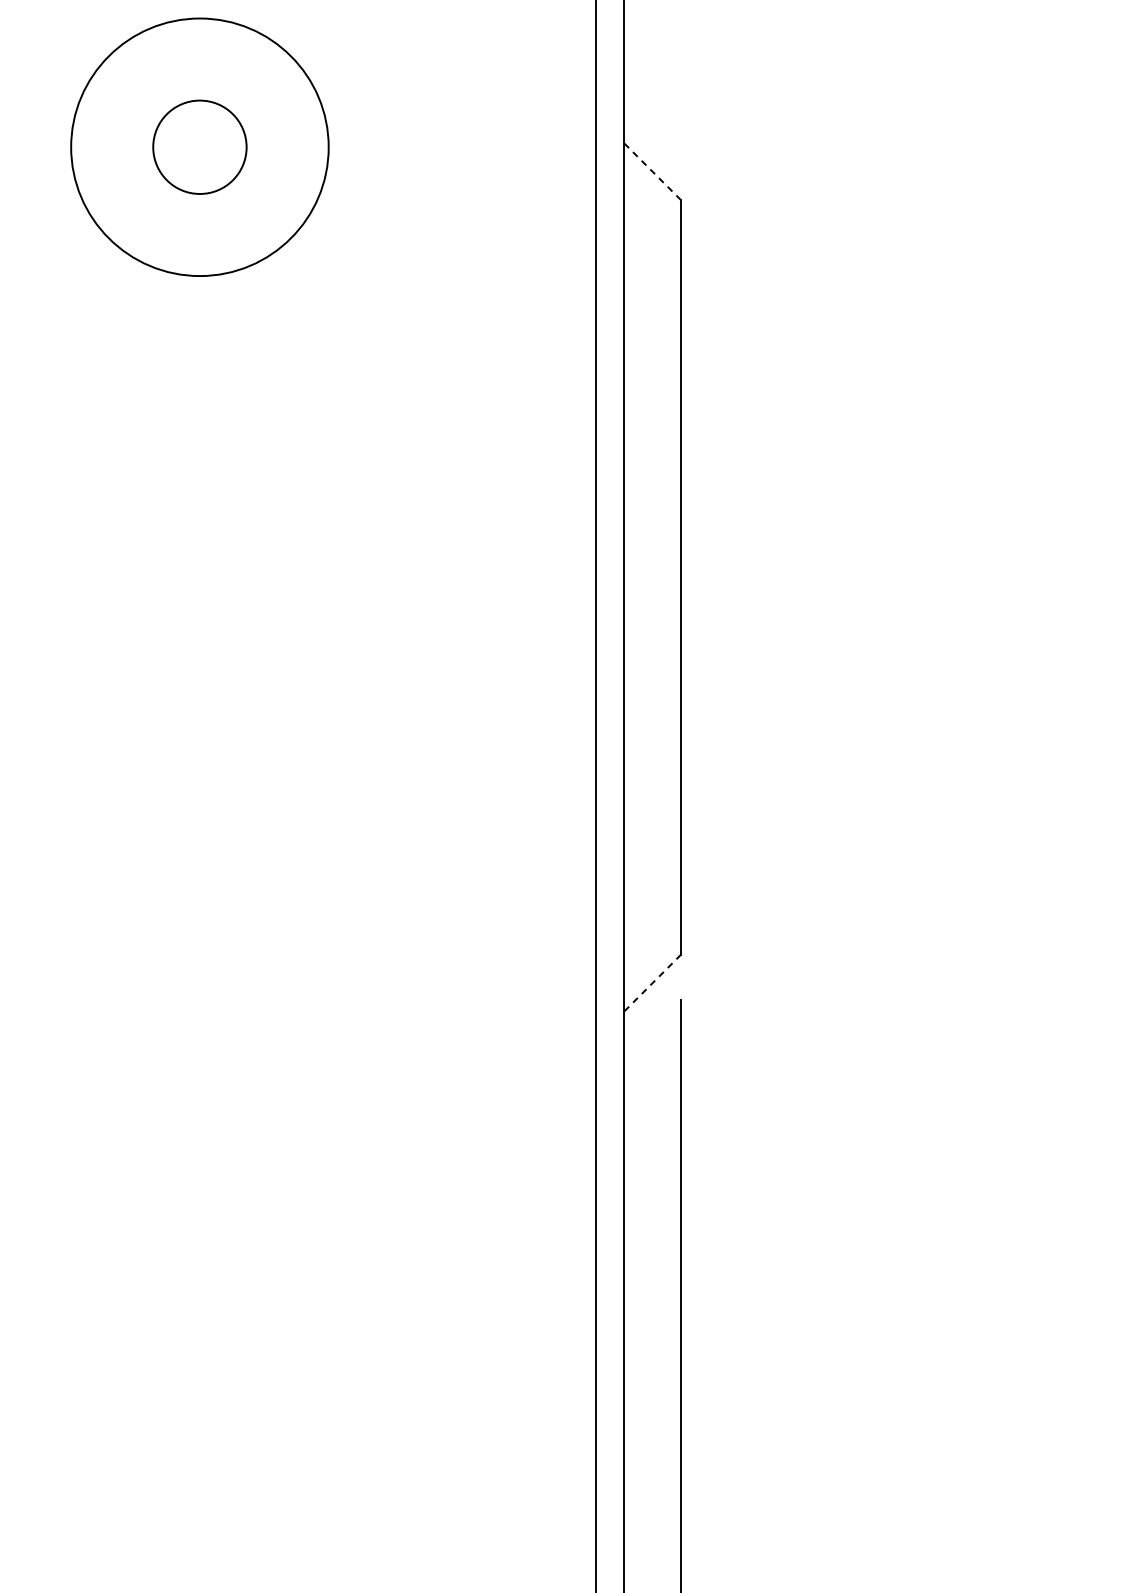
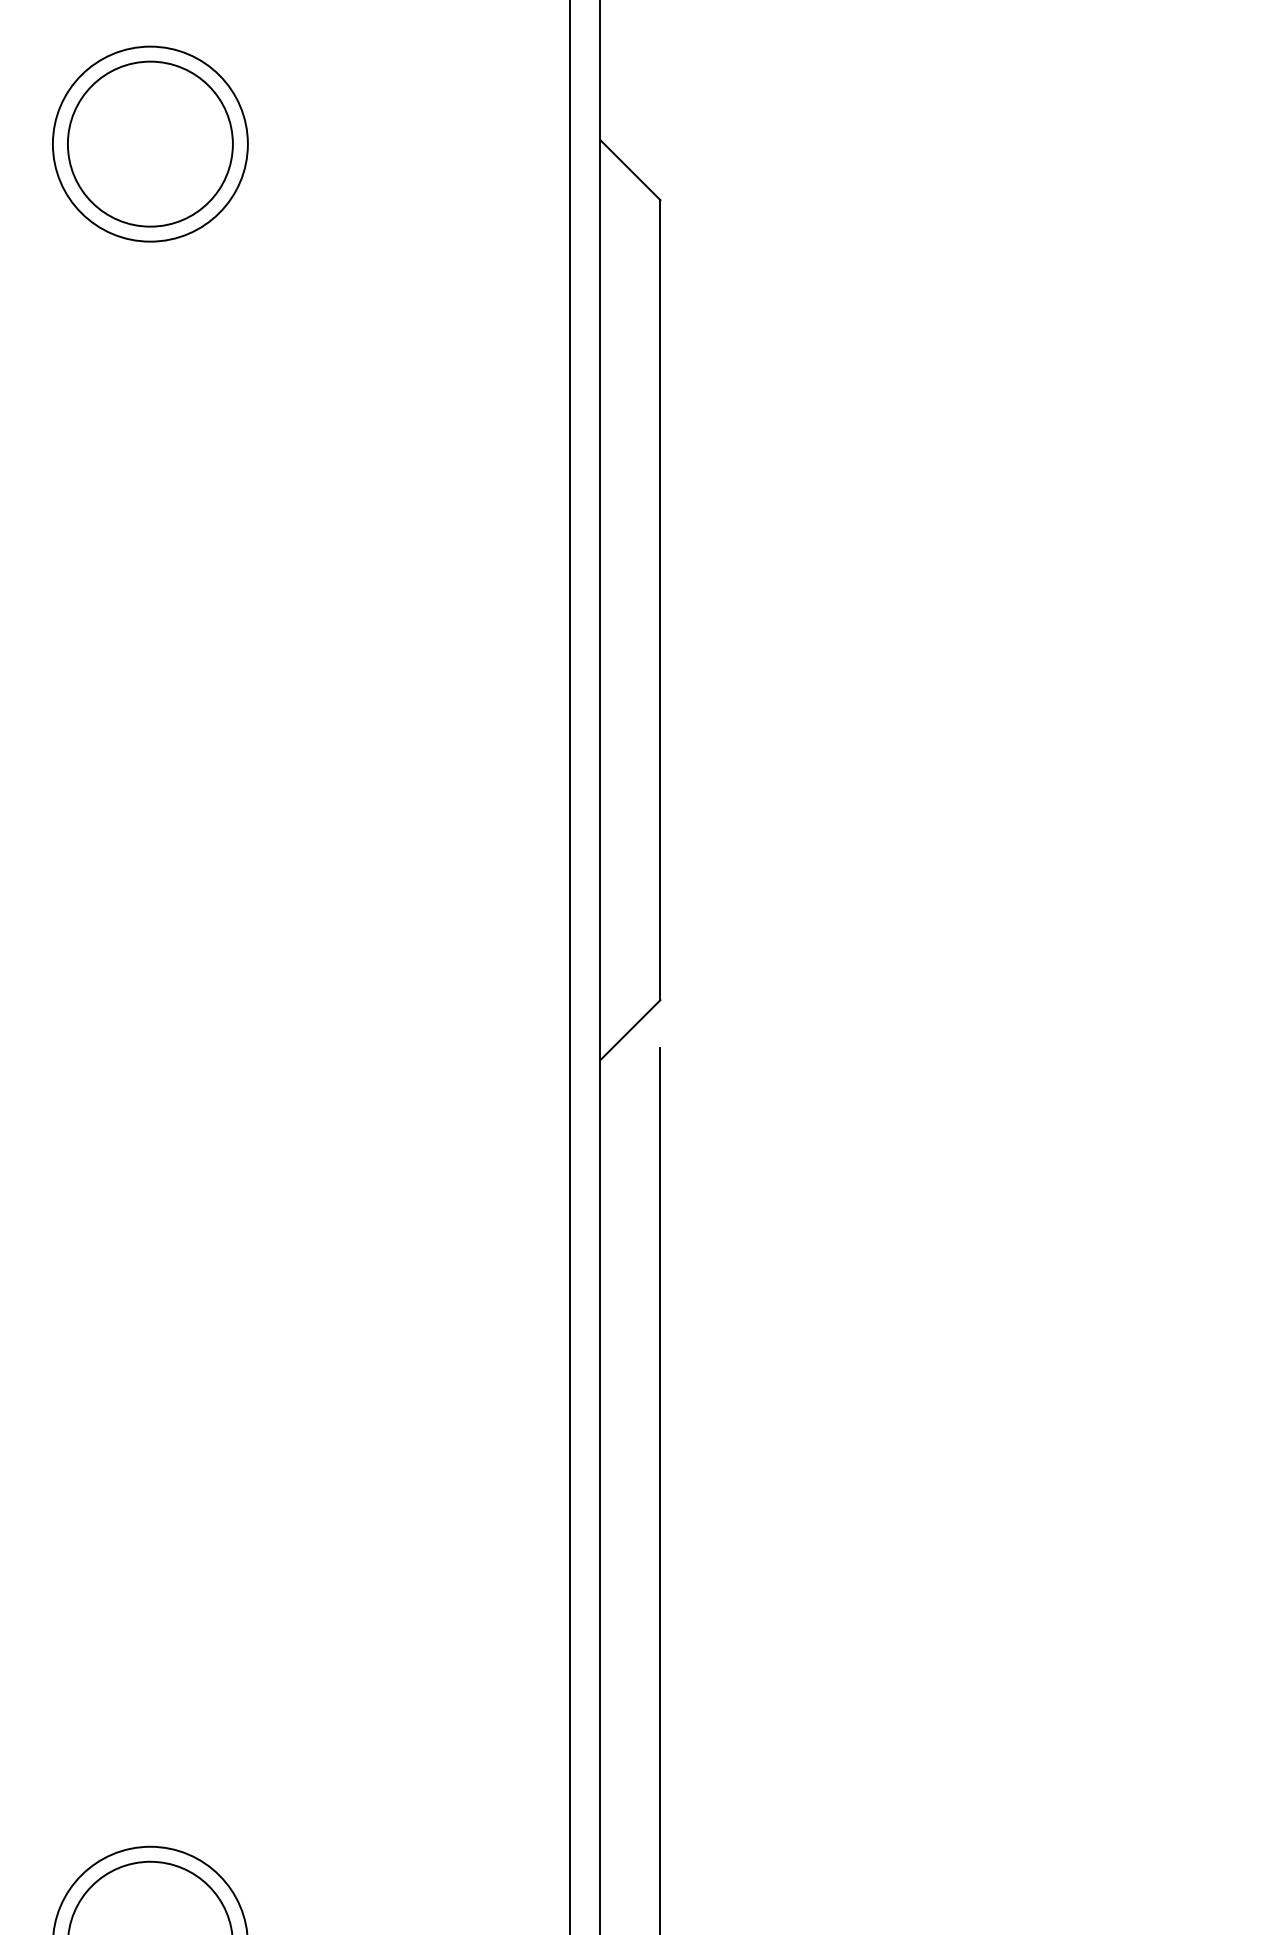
circle: (199, 146) -> (149, 143), size x0.71
circle: (199, 146) -> (149, 143), size x1.67
line: (652, 171) -> (630, 169), dashed -> solid
line: (652, 982) -> (630, 1029), dashed -> solid

